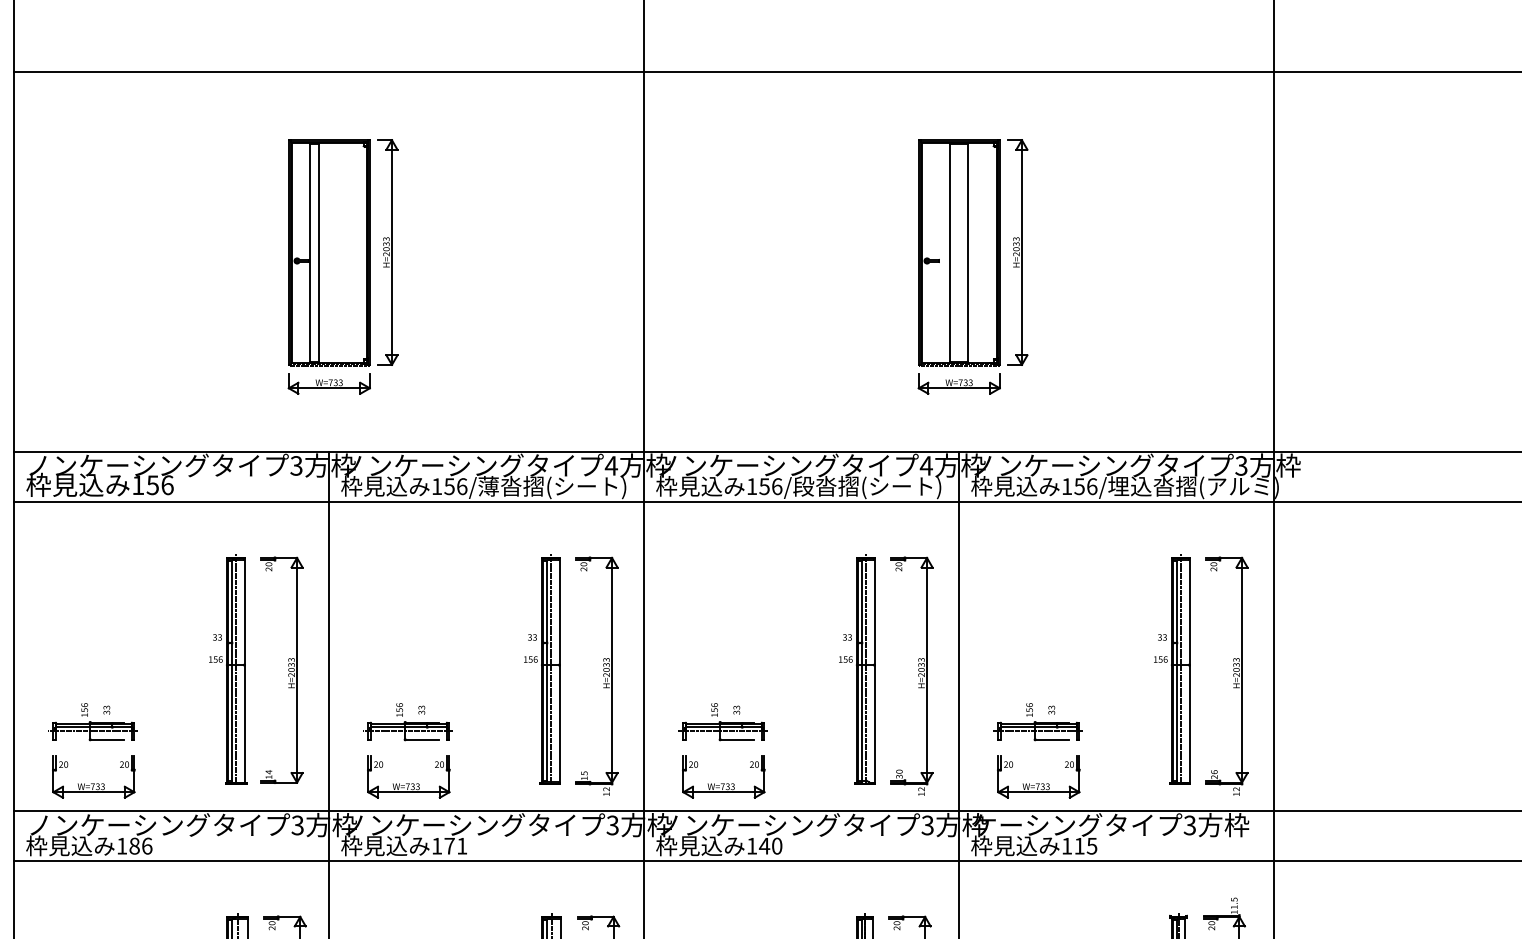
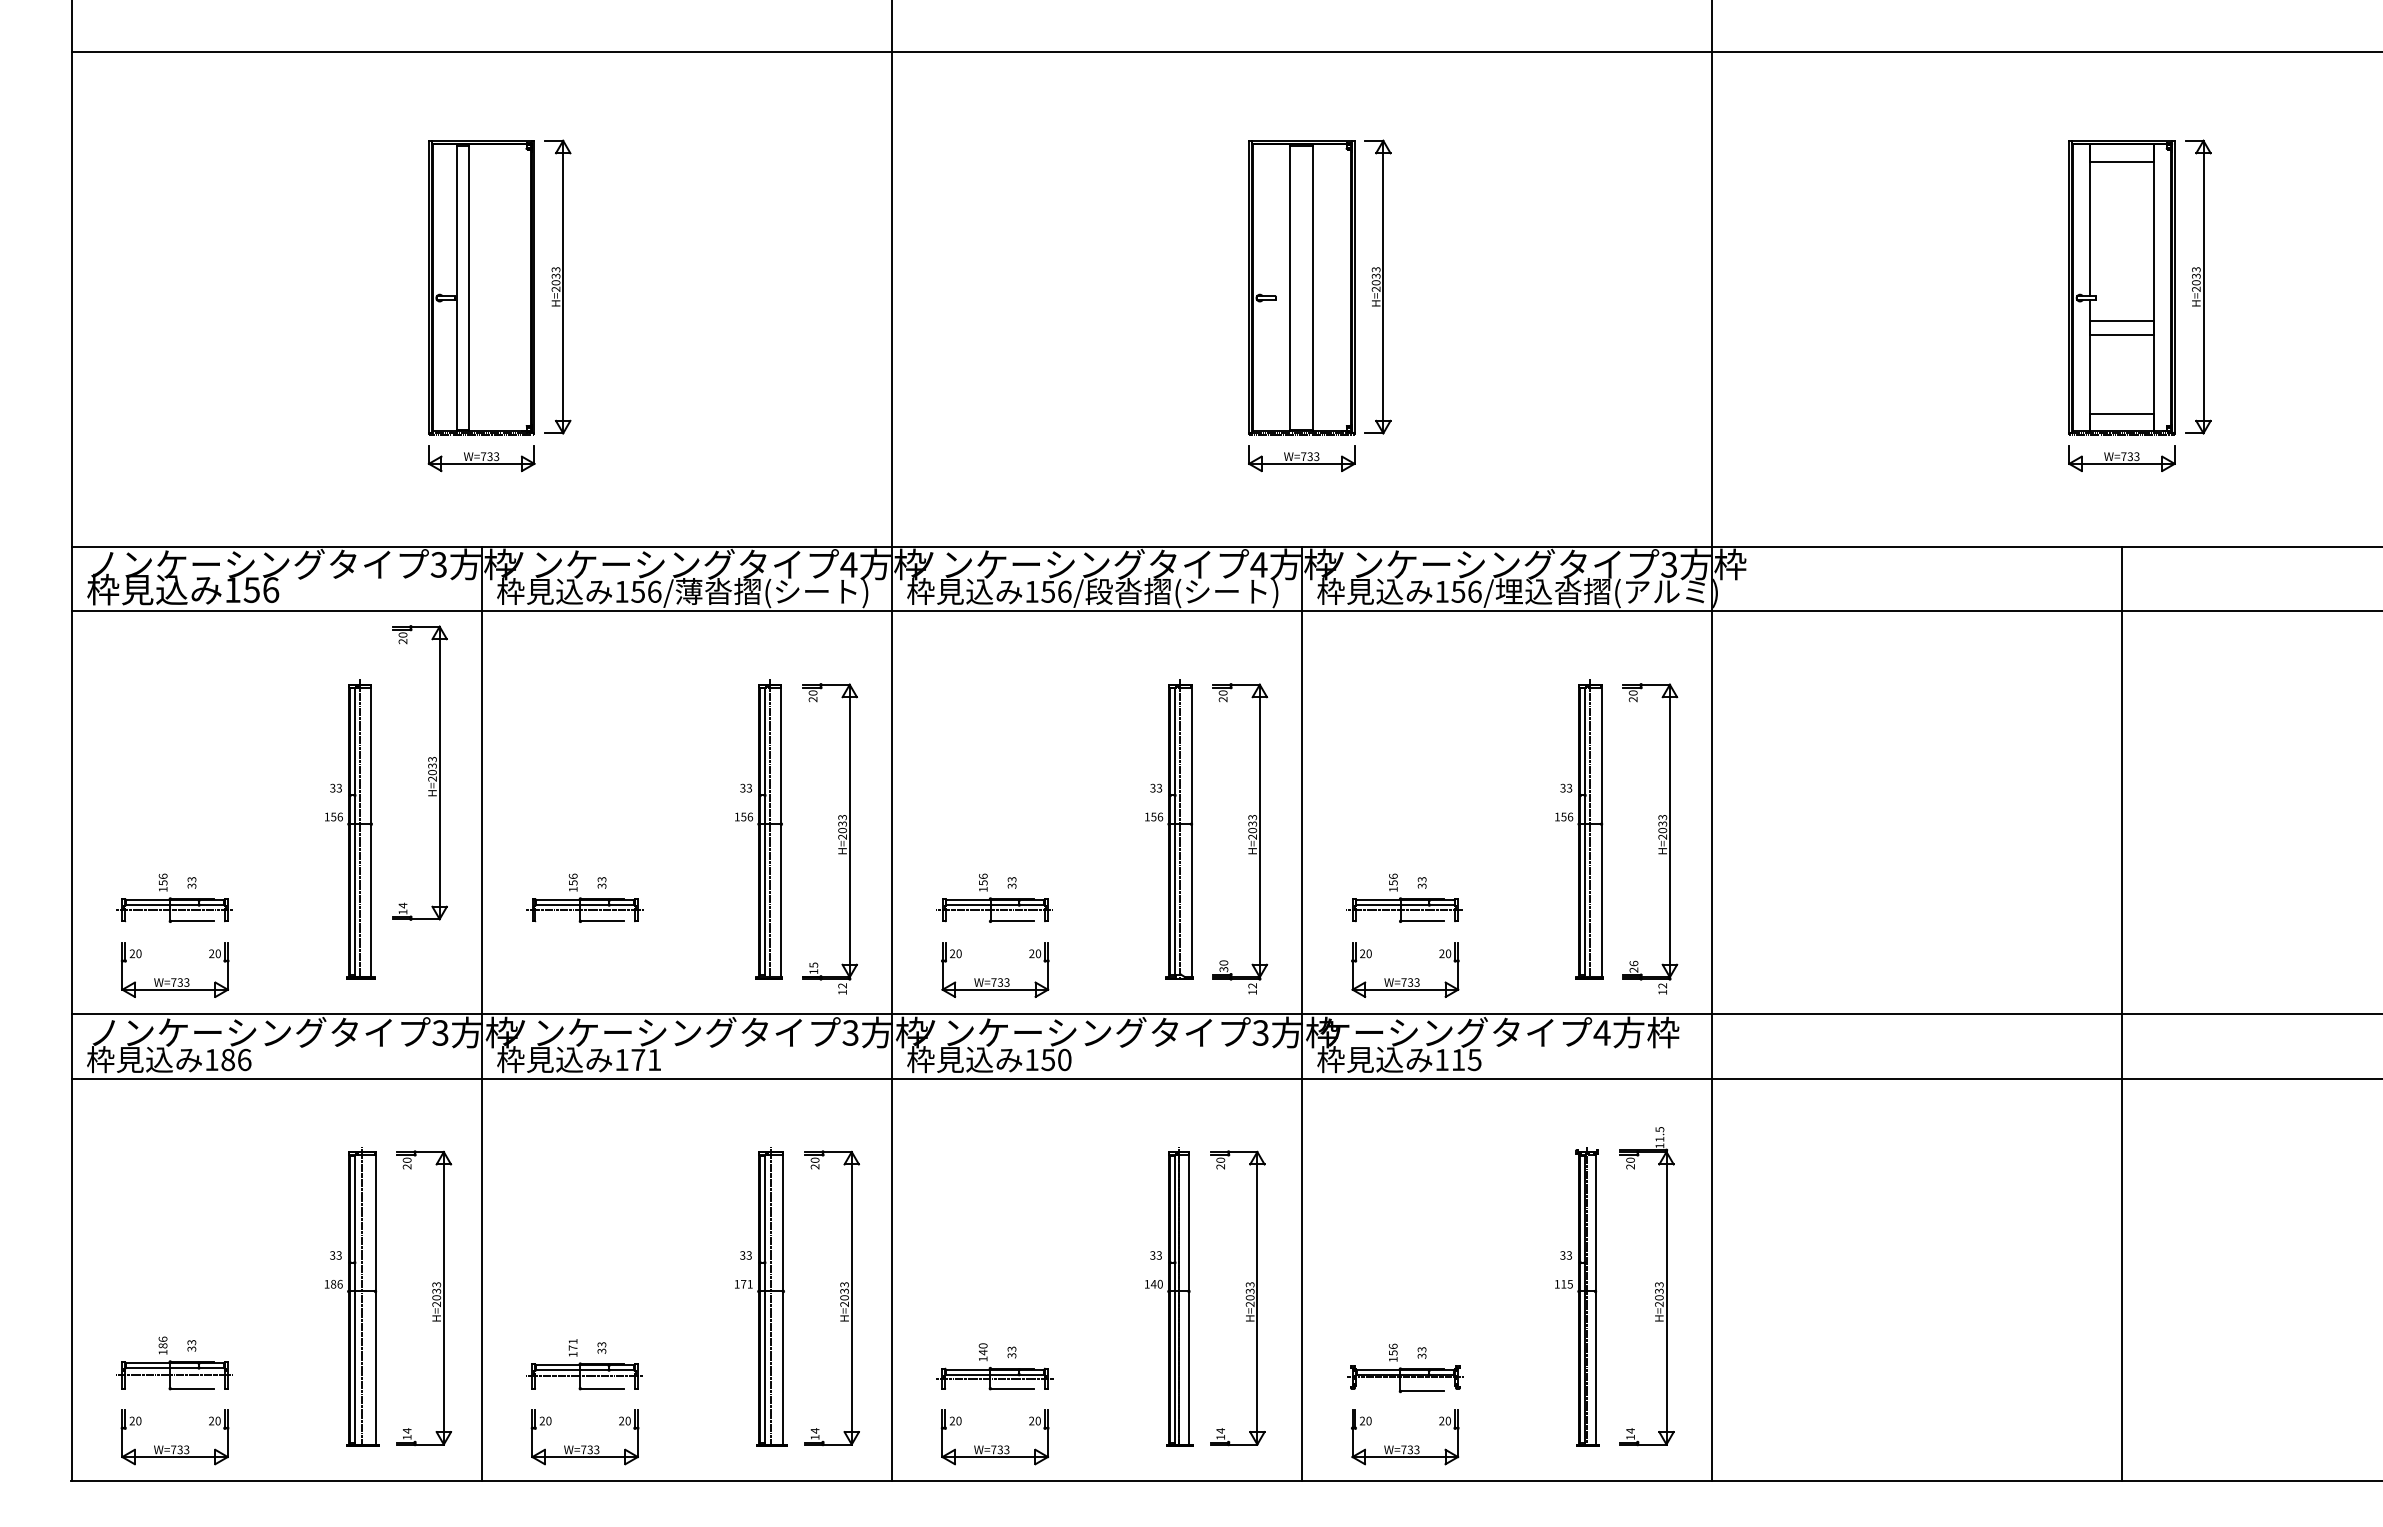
part: (288, 669) -> (428, 772), moved
part: (409, 783) -> (585, 978), removed
text: (1189, 825) -> (1601, 1032), 3 -> 4
text: (763, 846) -> (1047, 1060), 140 -> 150

